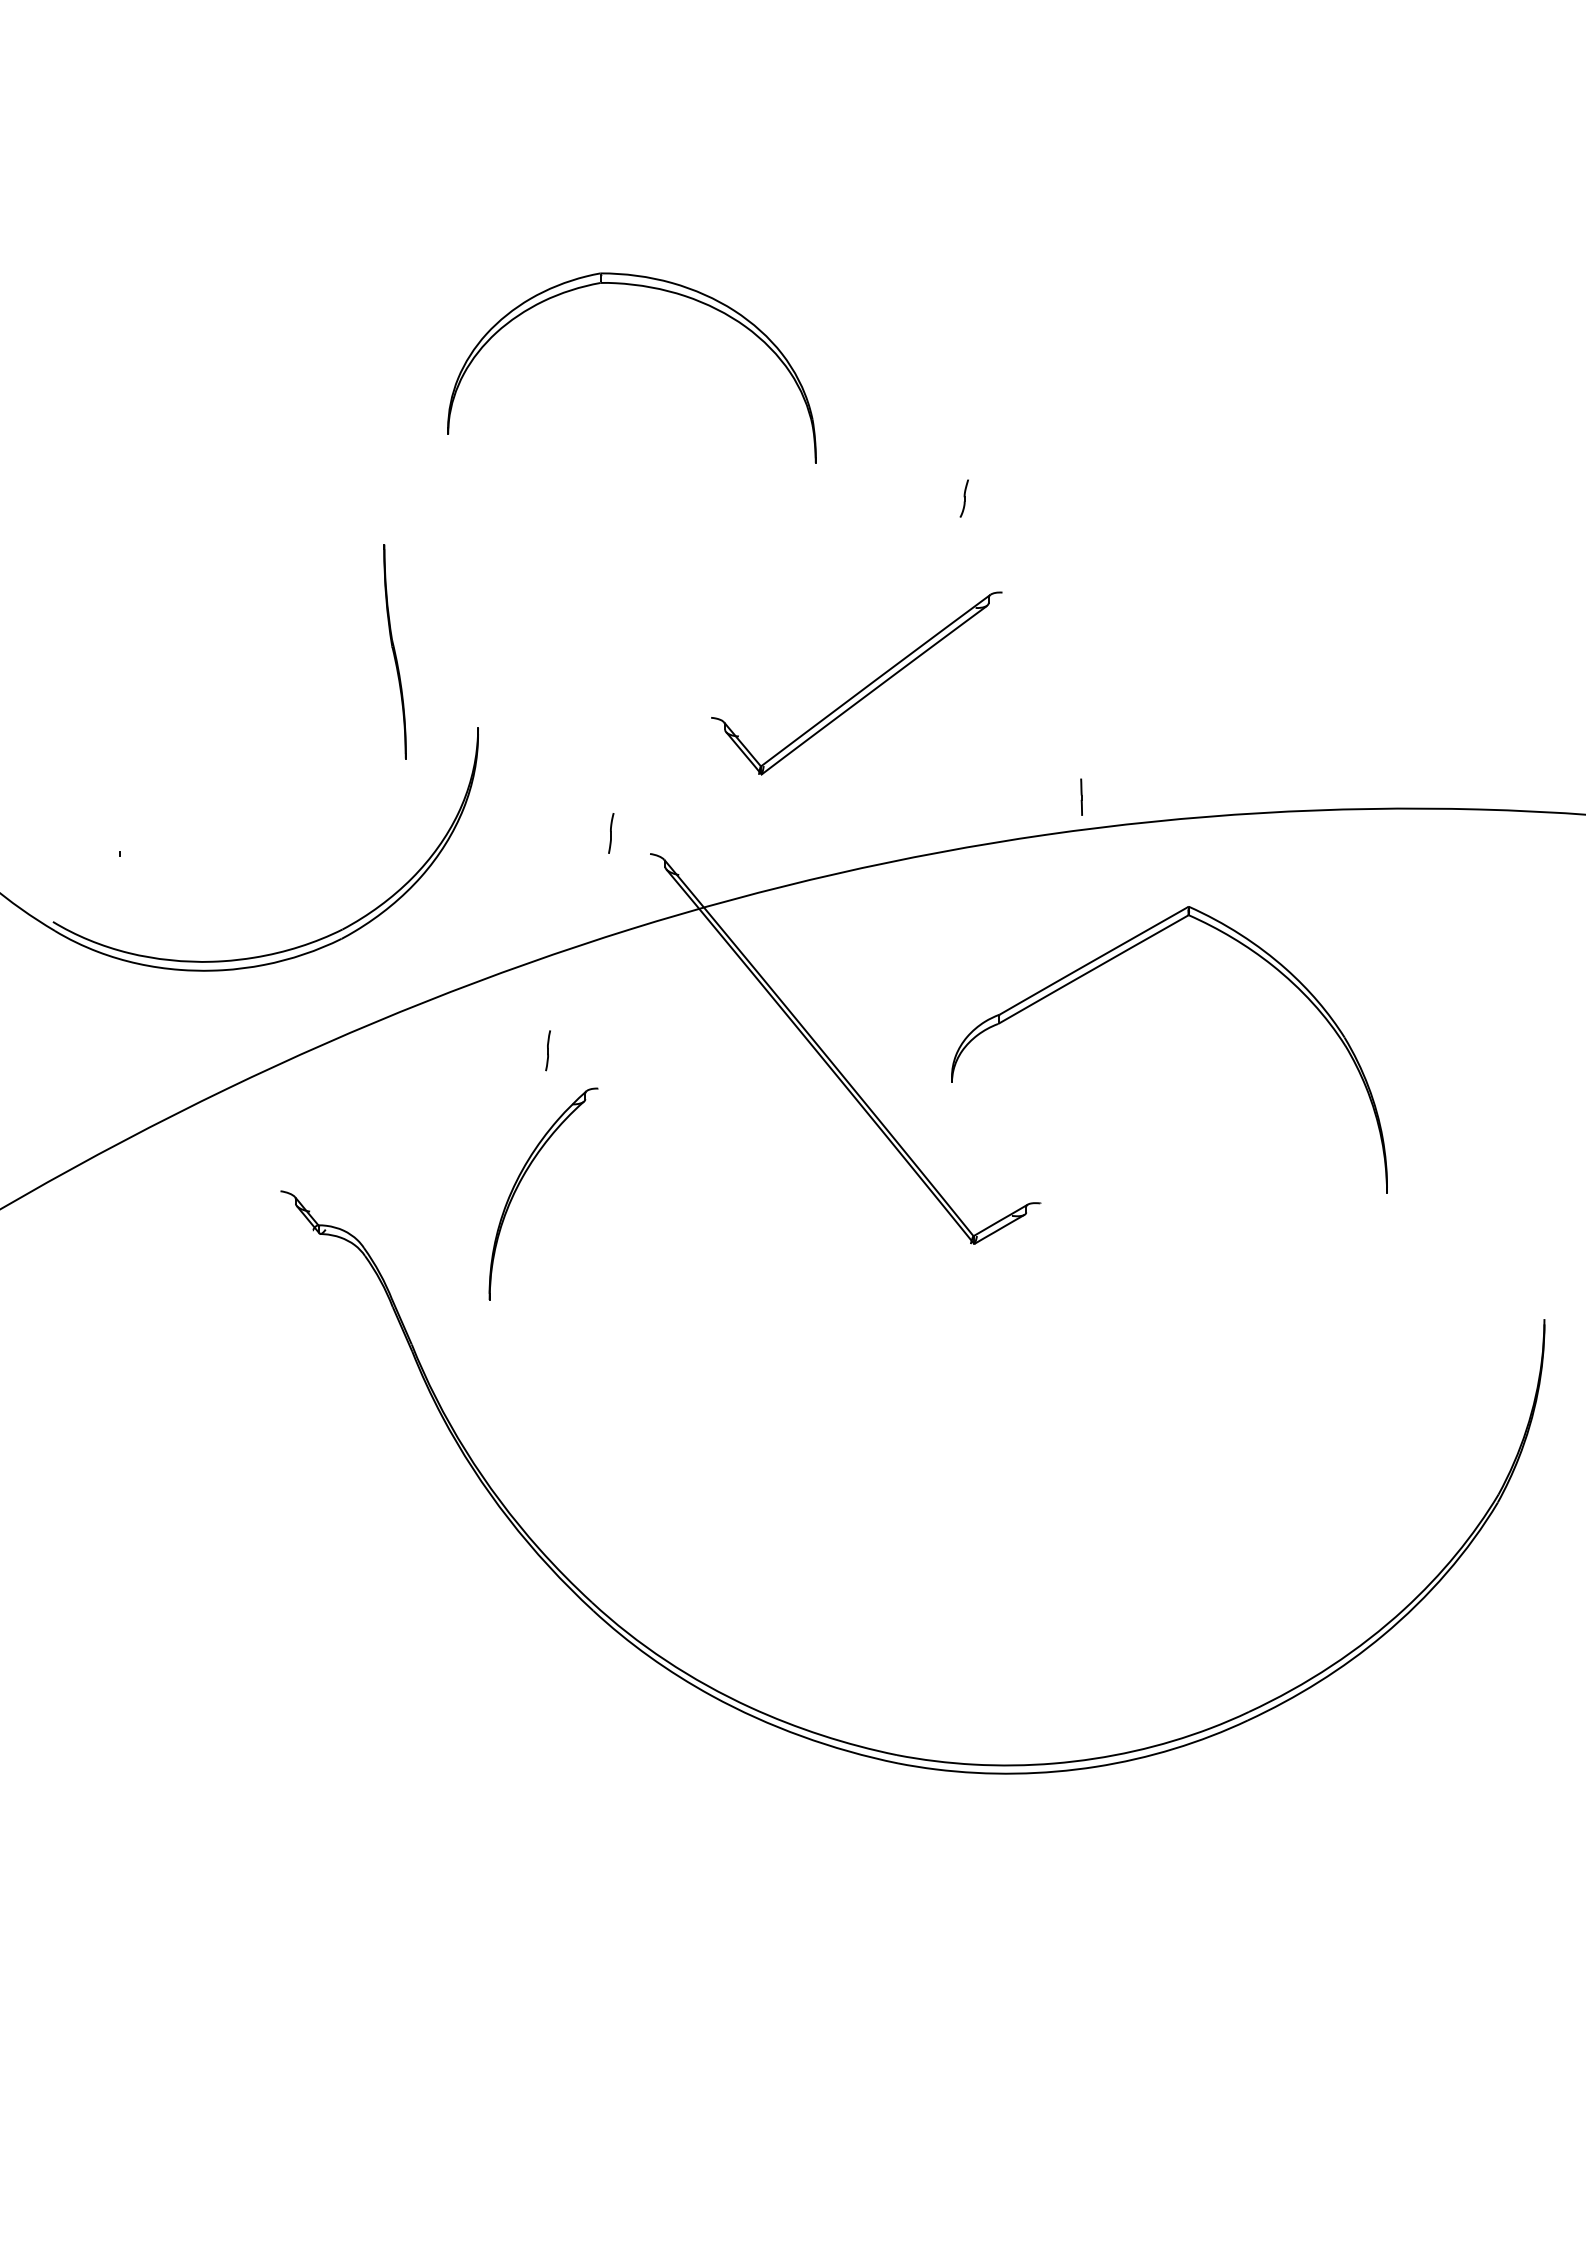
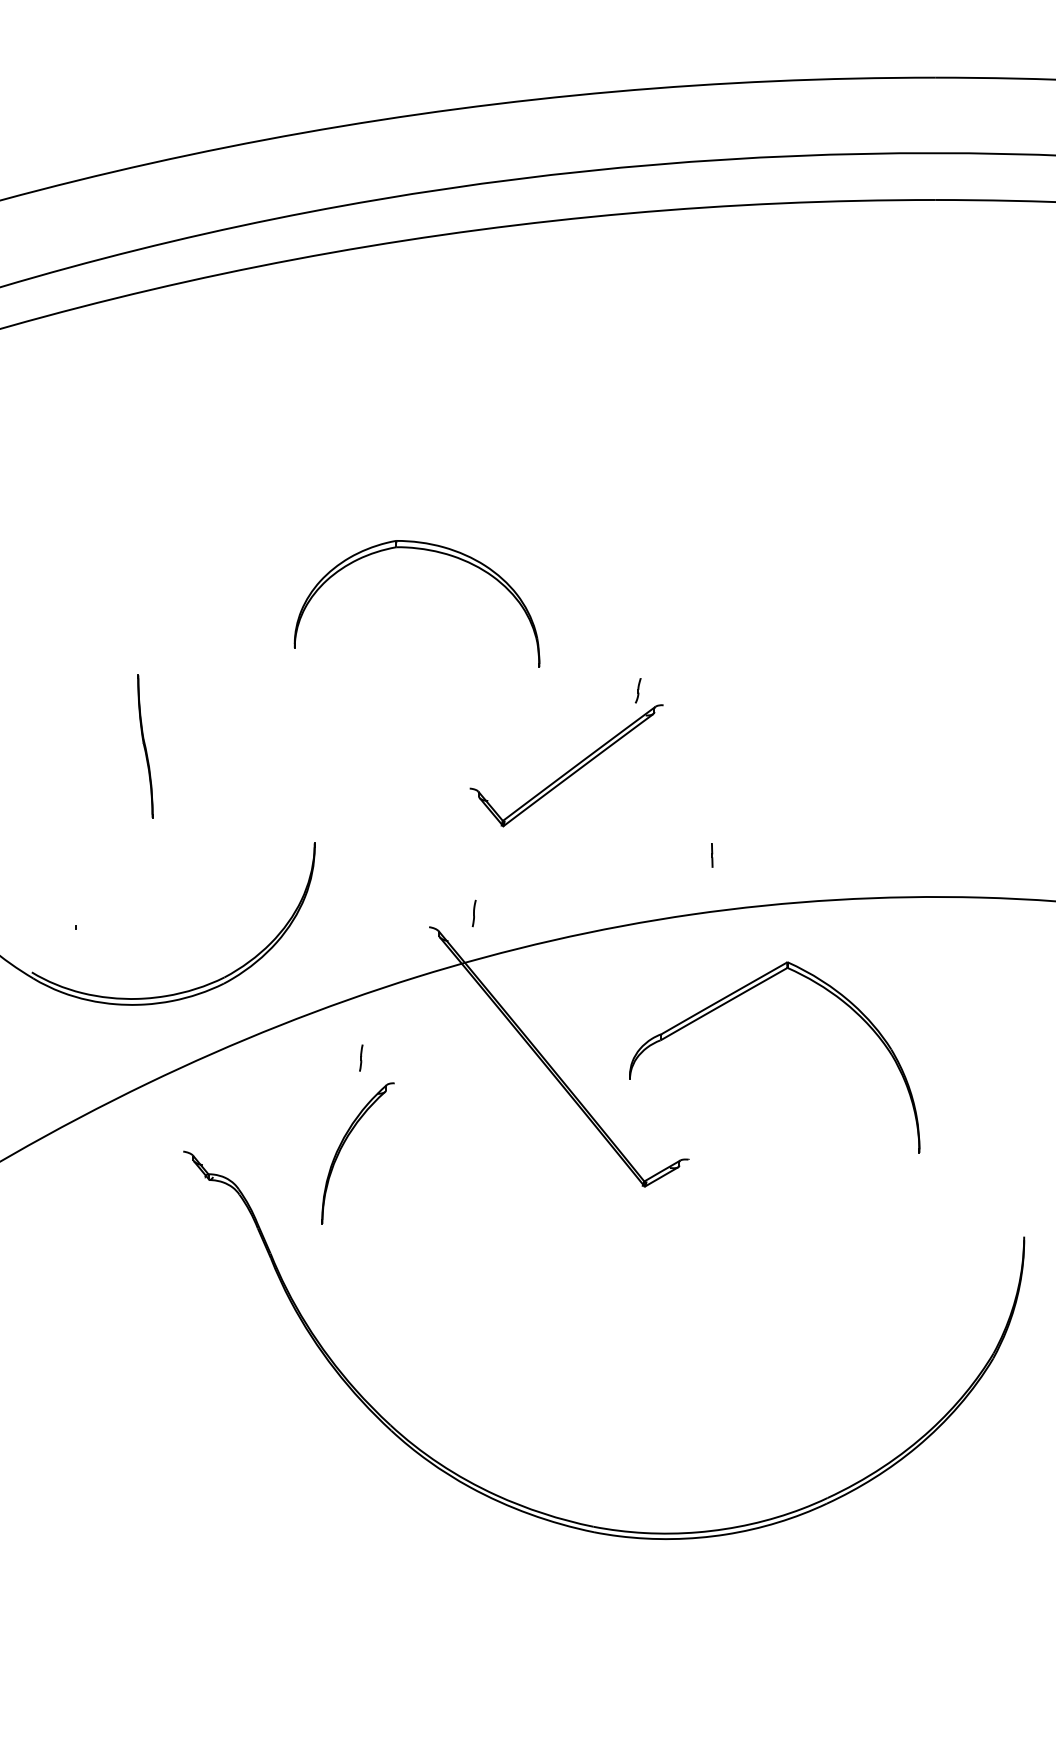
part: (395, 651) -> (145, 746), moved
part: (856, 683) -> (566, 765), moved
line: (1082, 797) -> (712, 855), moved
line: (610, 833) -> (473, 913), moved

